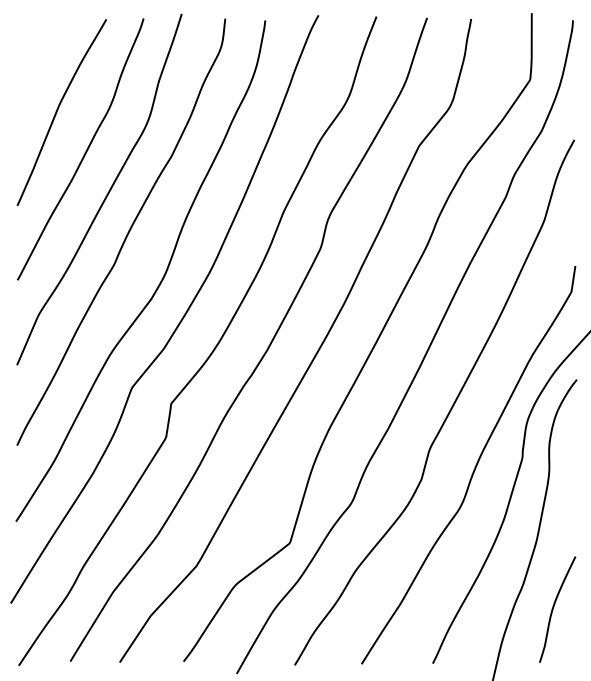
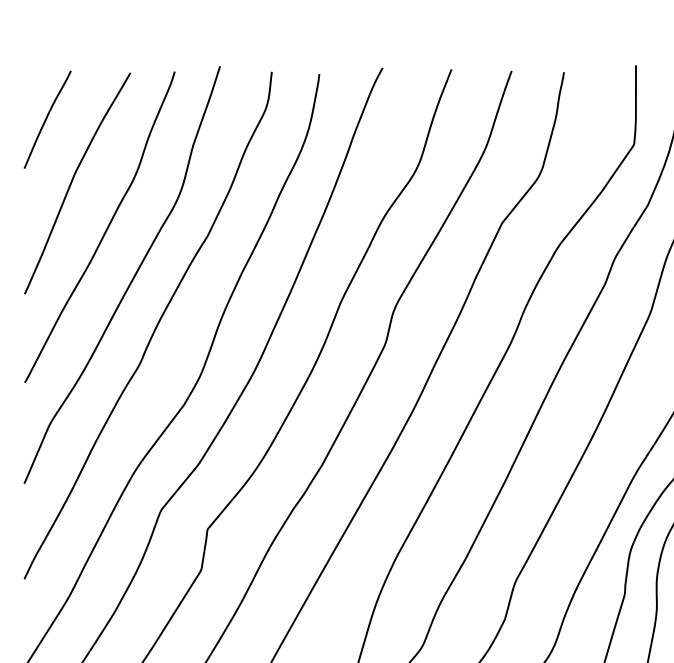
curve: (36, 58) -> (47, 119), added

